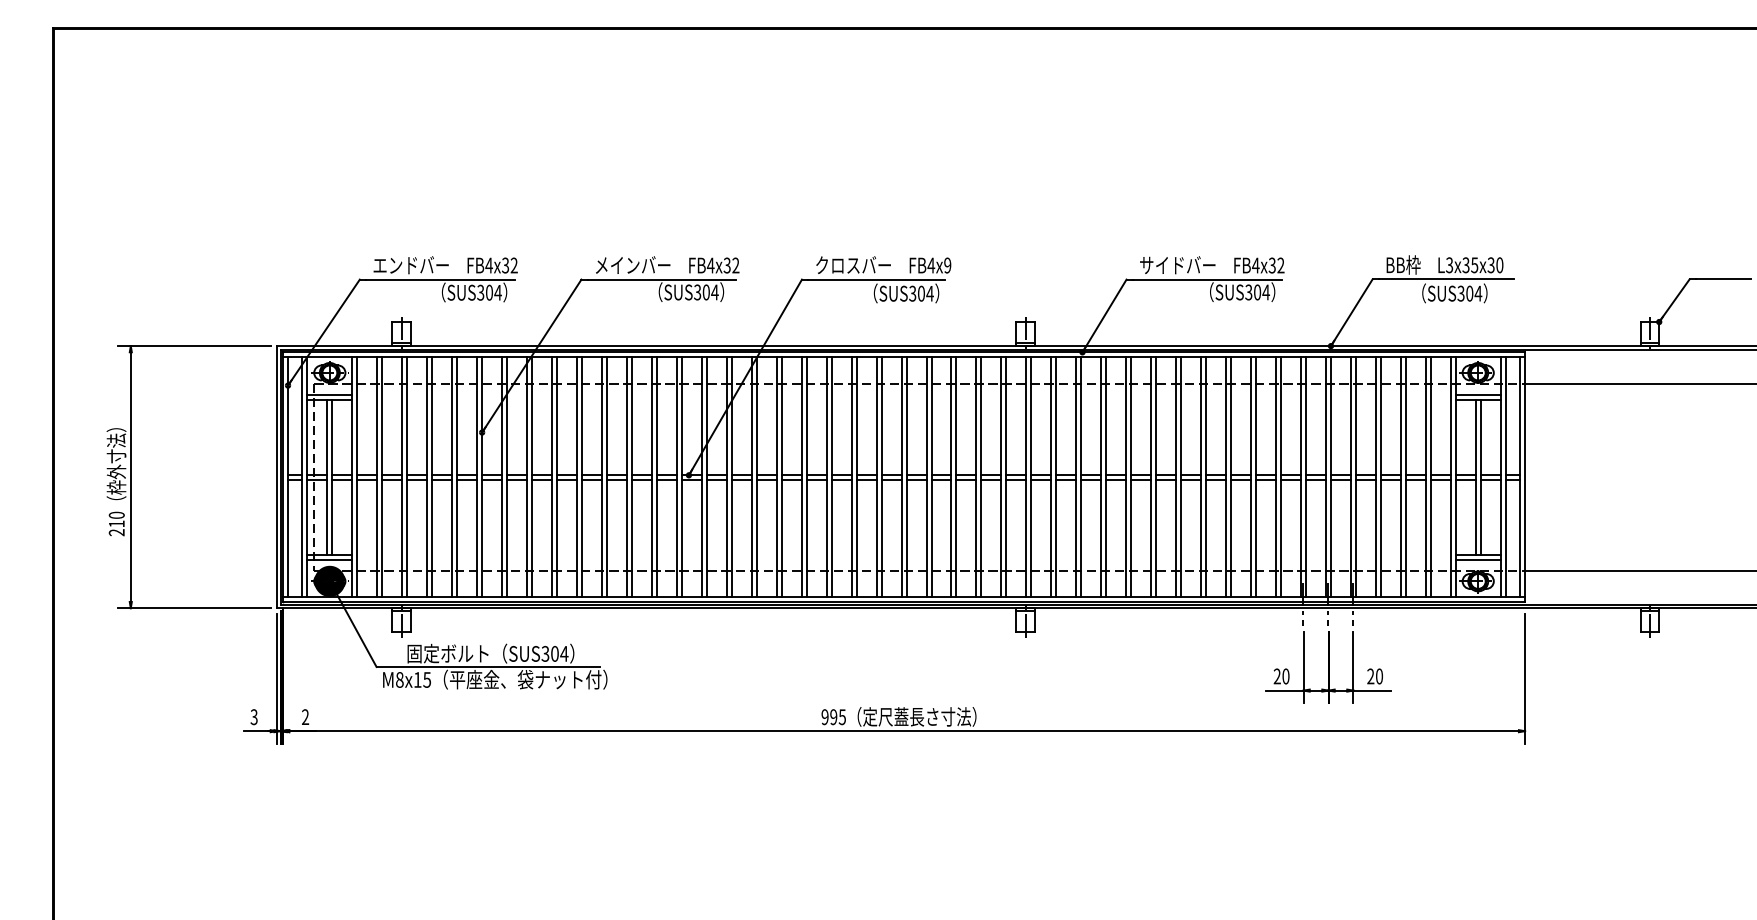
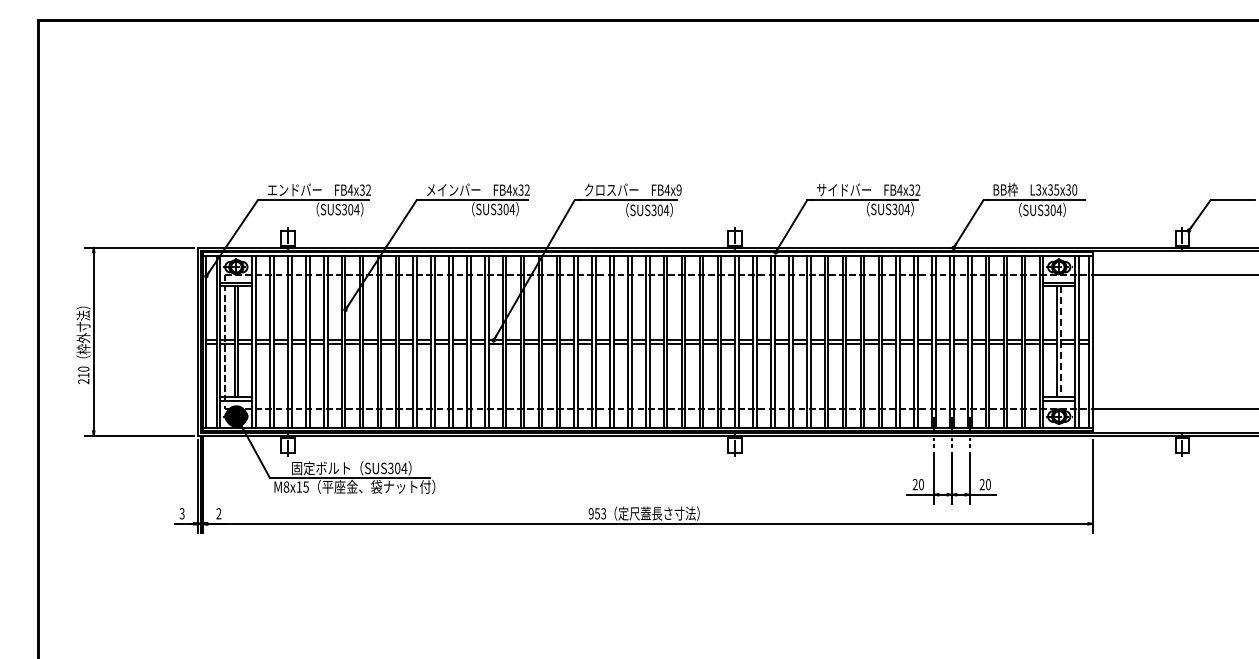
line: (1481, 478) -> (1061, 342), solid -> dashed
text: (838, 716) -> (600, 513), 995 -> 953

